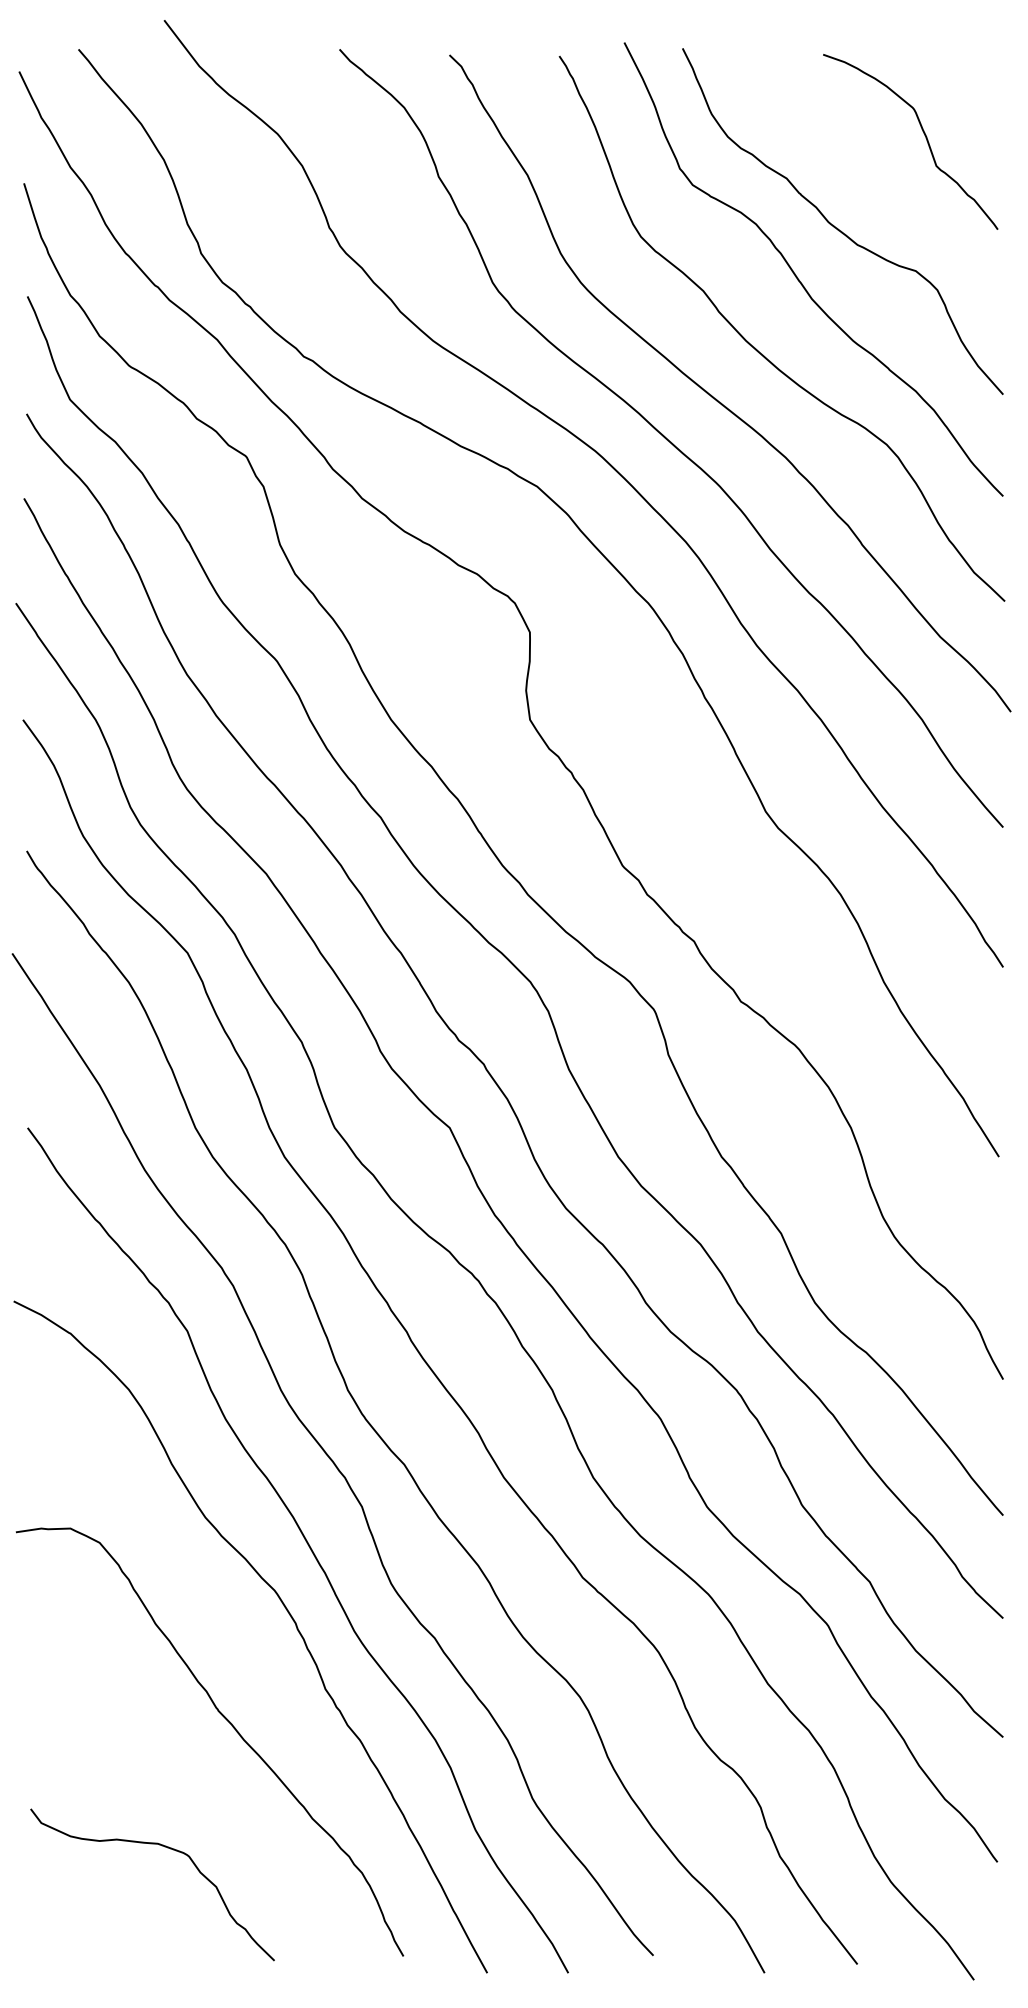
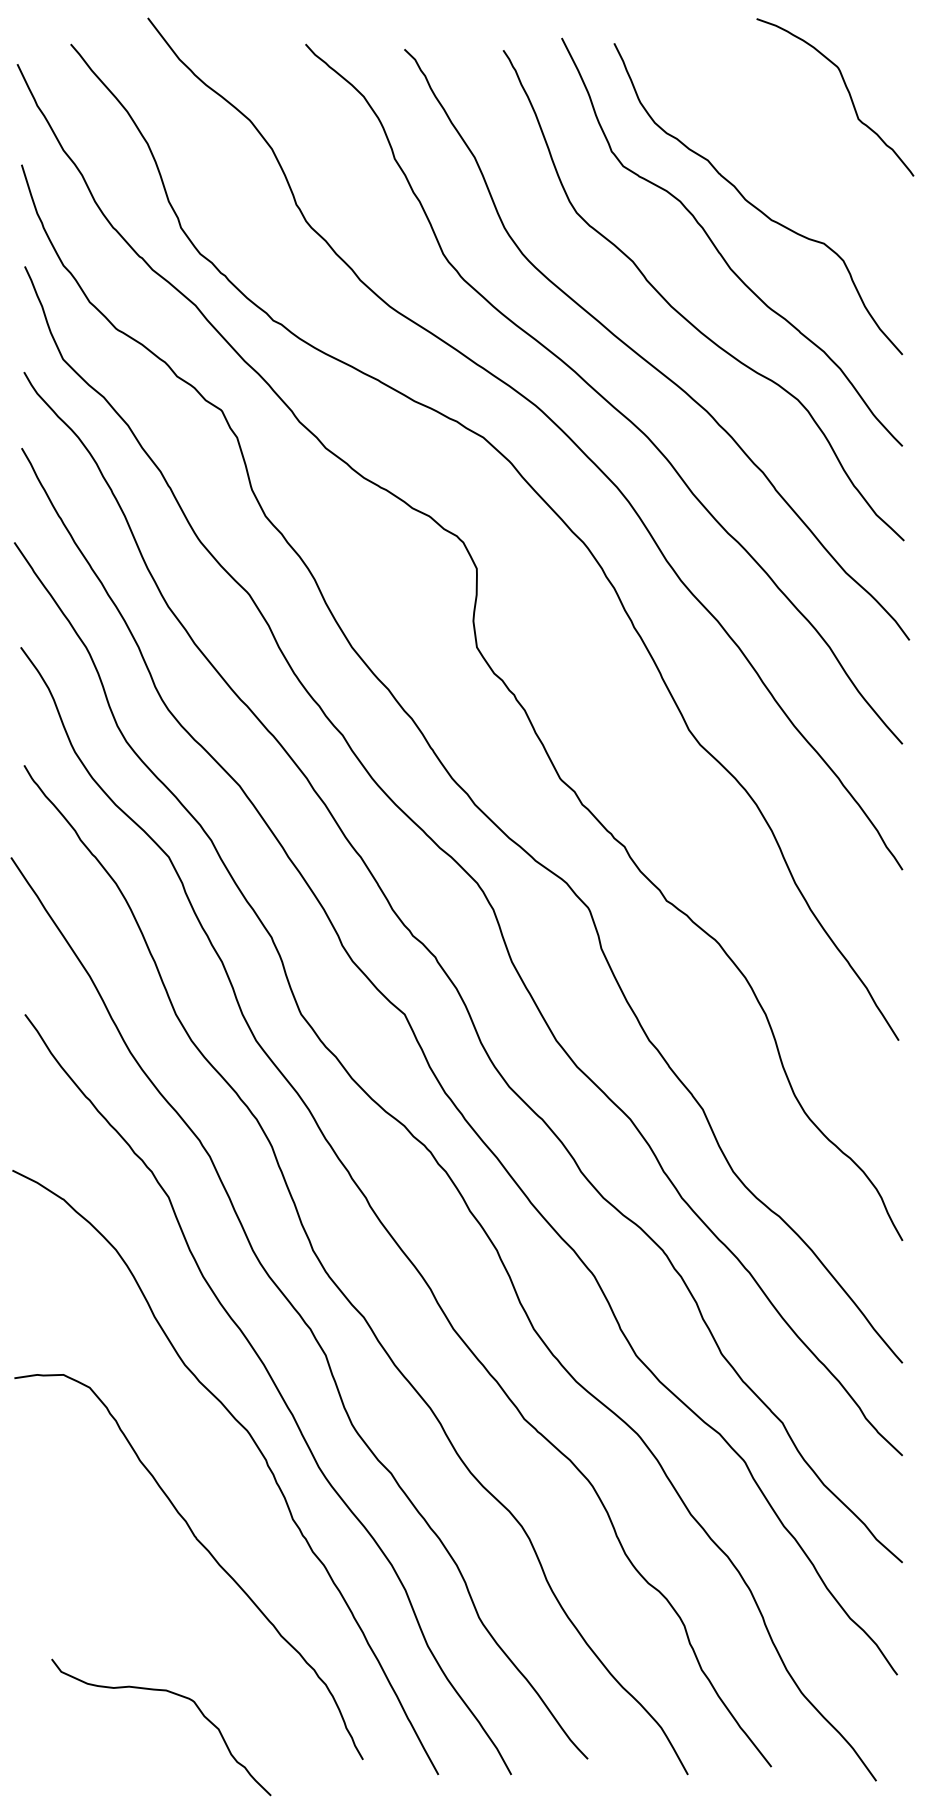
curve: (925, 138) -> (848, 94), moved
curve: (166, 1848) -> (173, 1694), moved

